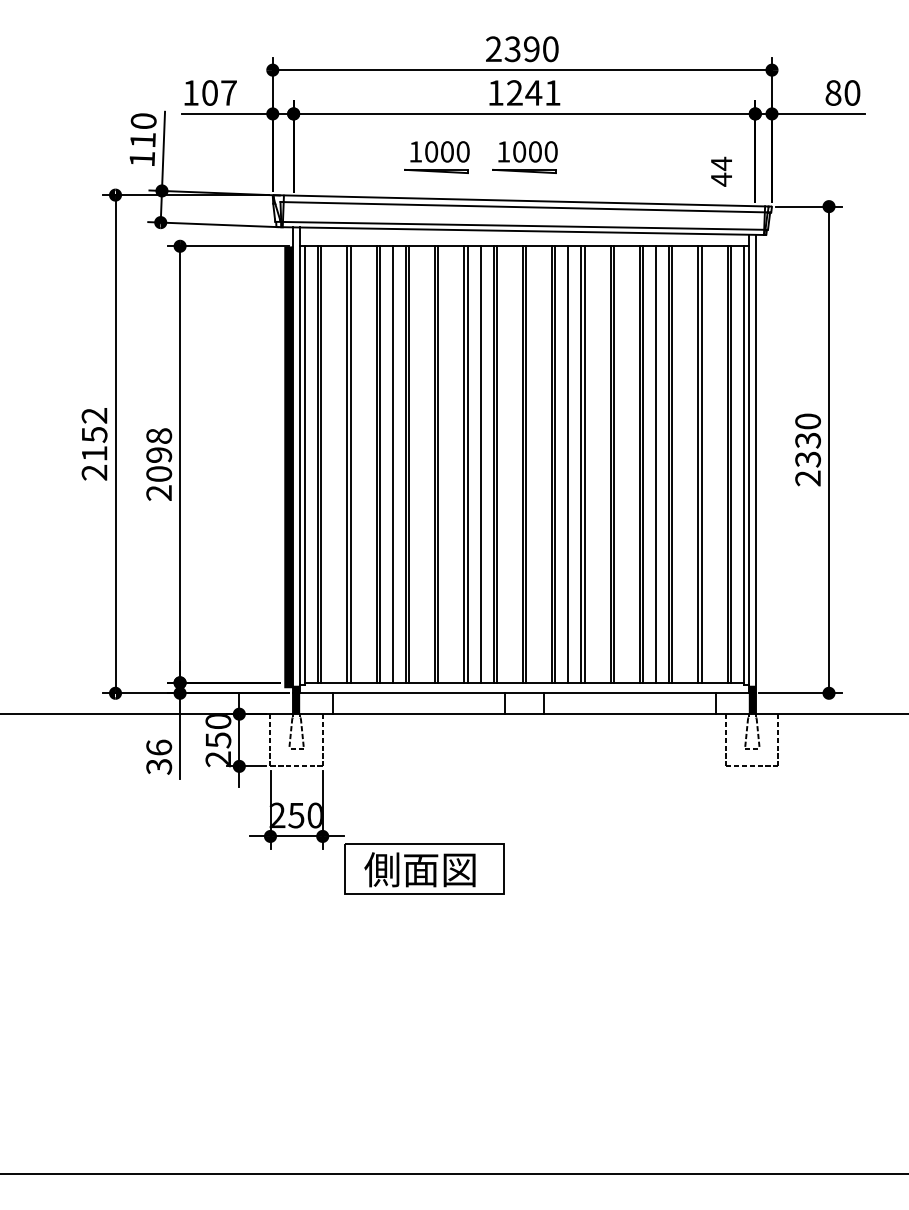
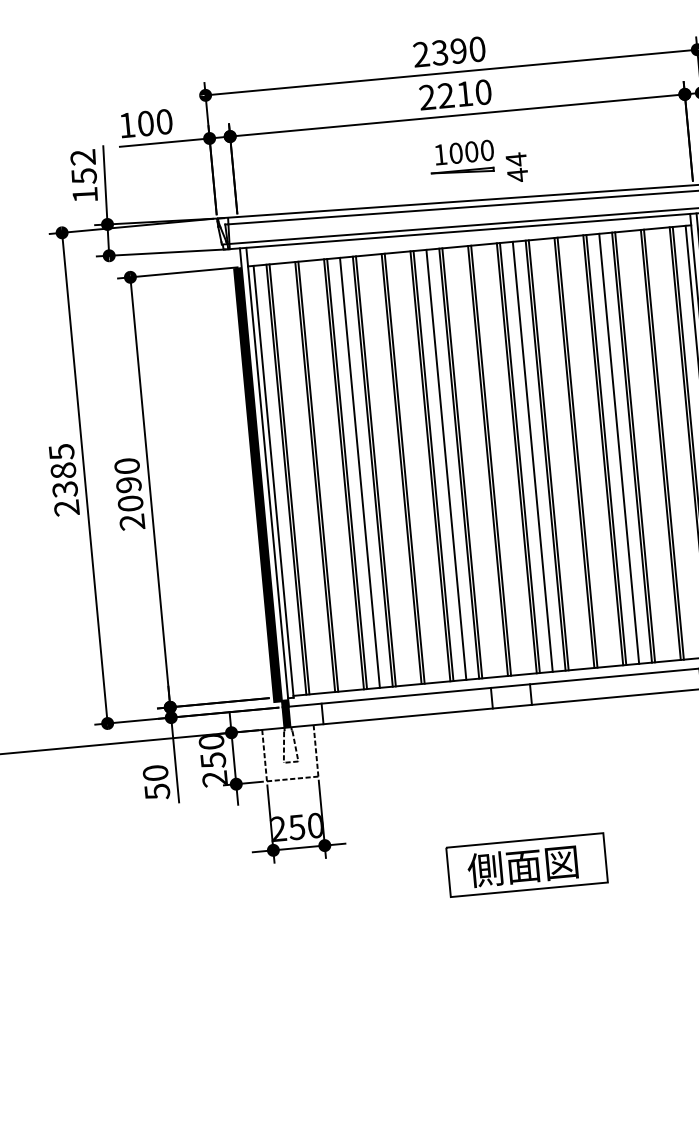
text: (228, 92) -> (164, 121), 107 -> 100
text: (524, 92) -> (455, 94), 1241 -> 2210
text: (143, 130) -> (83, 166), 110 -> 152
part: (436, 157) -> (374, 166), removed
text: (721, 171) -> (516, 167), moved
text: (94, 434) -> (63, 470), 2152 -> 2385
text: (158, 435) -> (126, 465), 2098 -> 2090
text: (159, 756) -> (156, 781), 36 -> 50
part: (424, 868) -> (527, 864), moved

